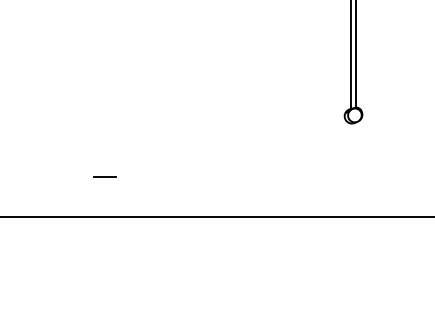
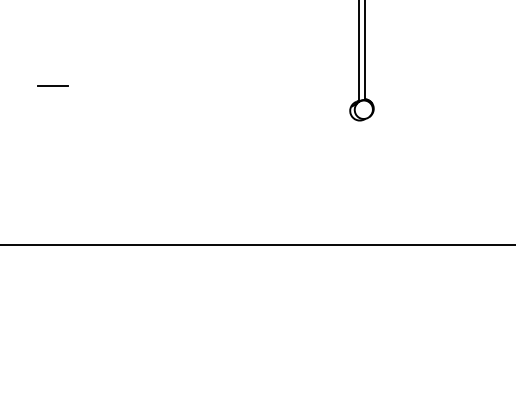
line: (104, 176) -> (51, 85), moved

